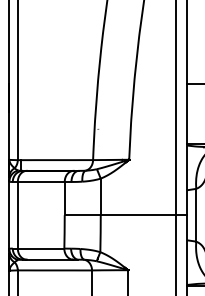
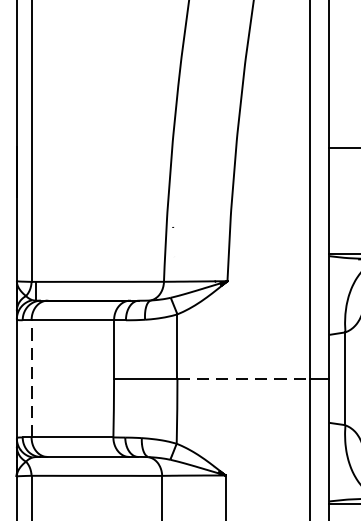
line: (17, 214) -> (30, 377), solid -> dashed
line: (138, 215) -> (243, 379), solid -> dashed

